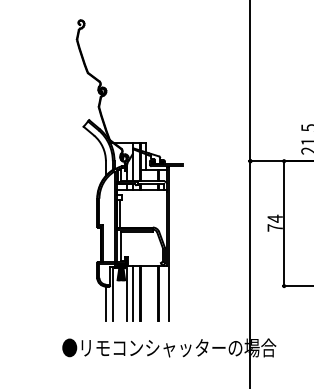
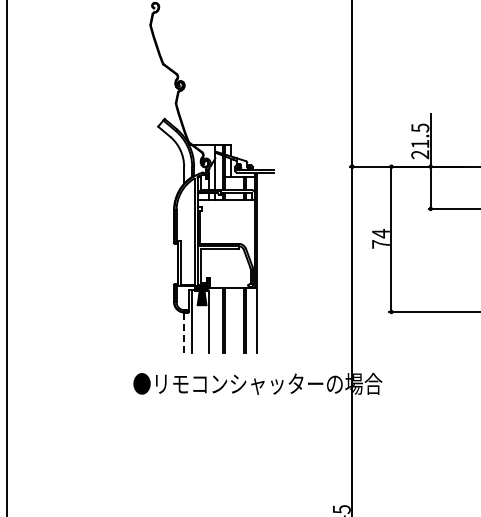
line: (132, 293) -> (215, 320), removed
line: (106, 303) -> (184, 332), solid -> dashed

